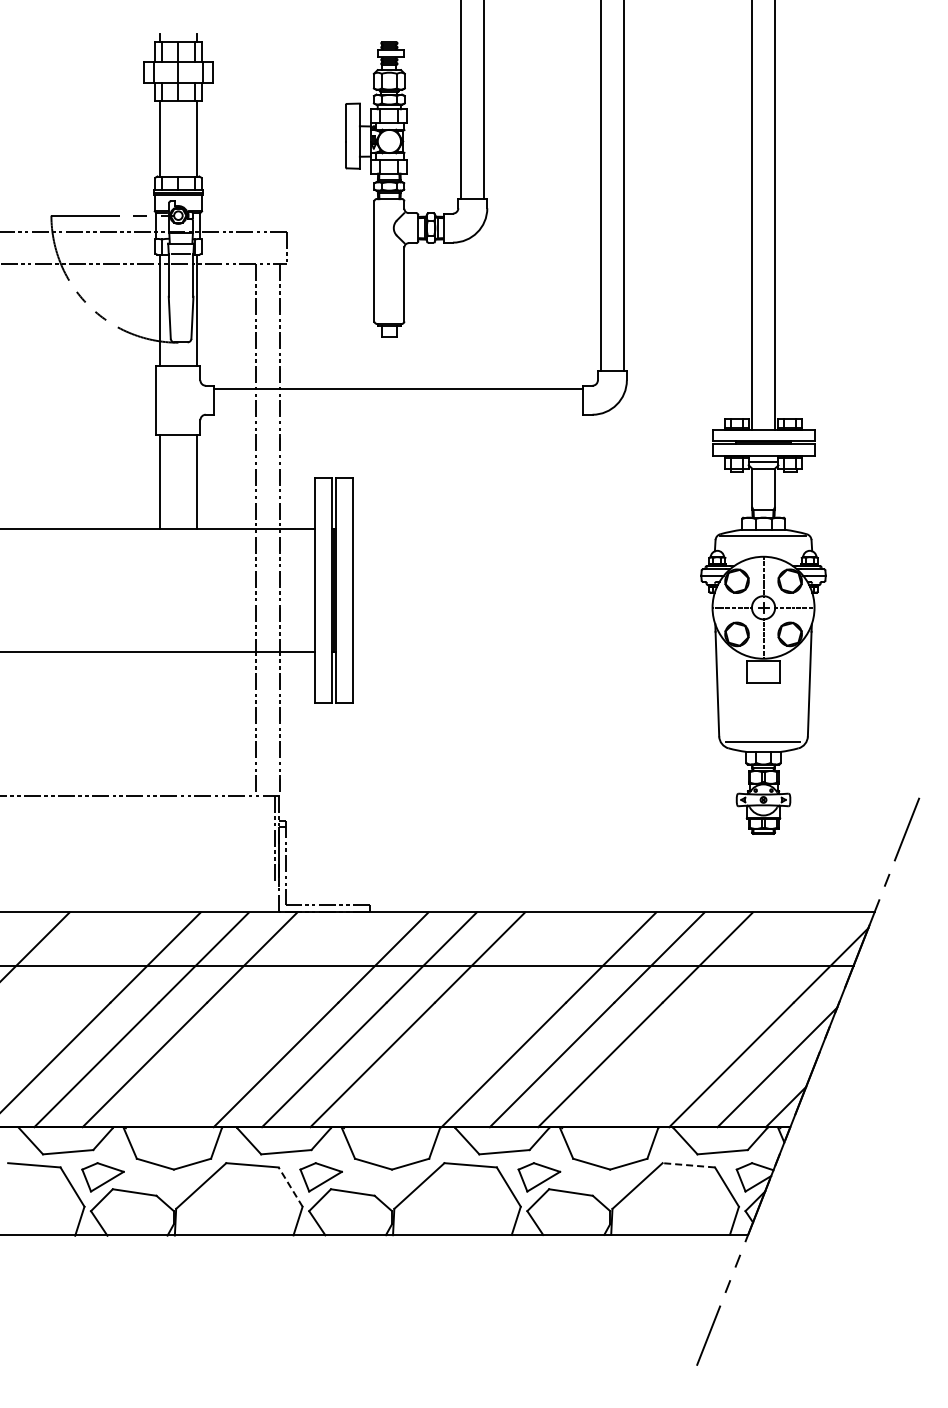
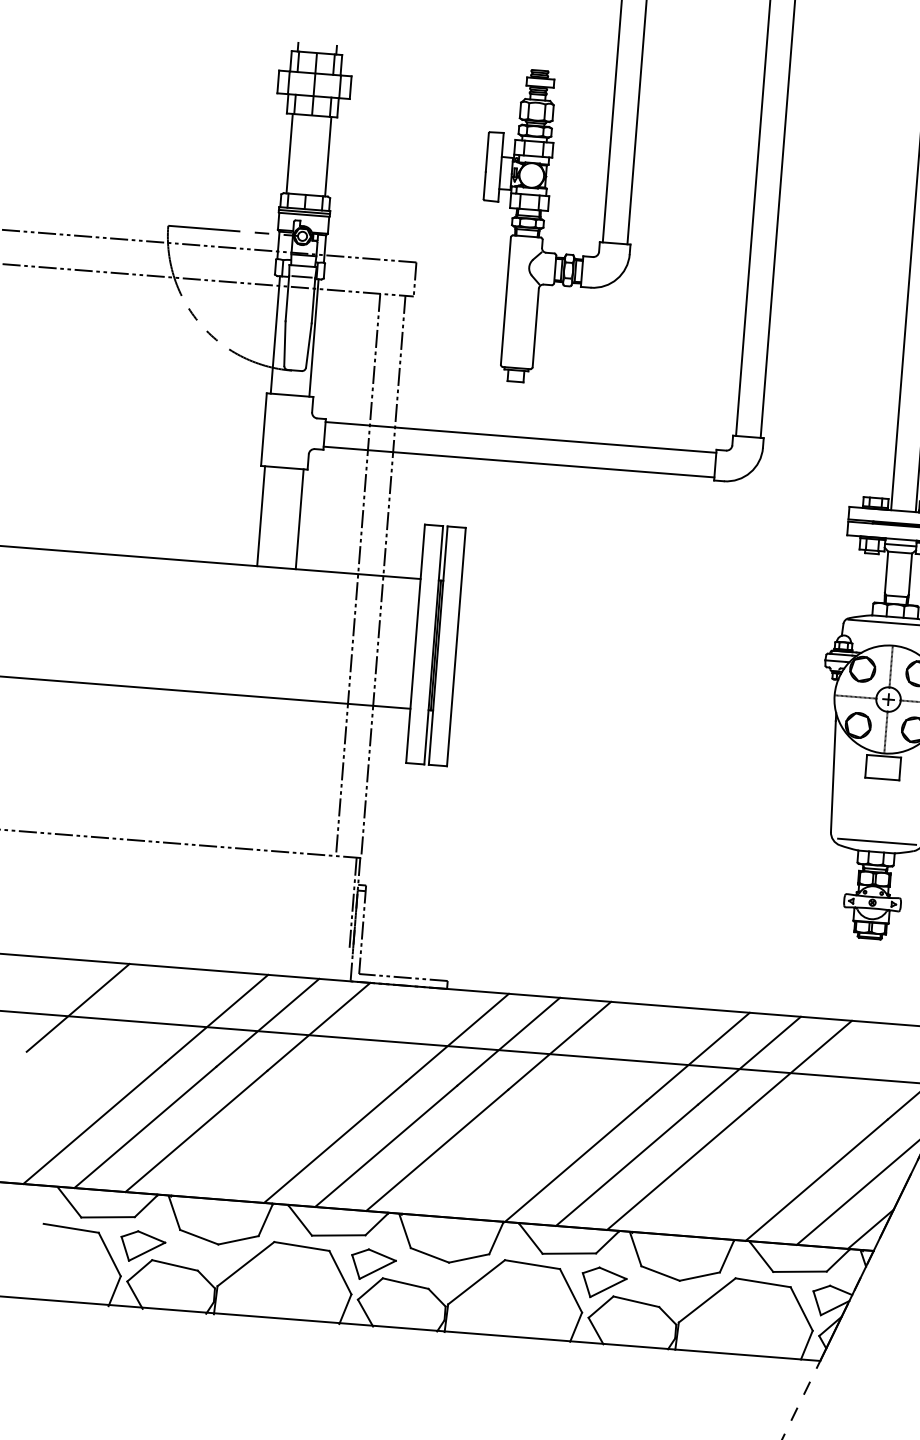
line: (398, 411) -> (518, 461), added
line: (688, 1165) -> (762, 1282), dashed -> solid
line: (290, 1186) -> (340, 1272), dashed -> solid

